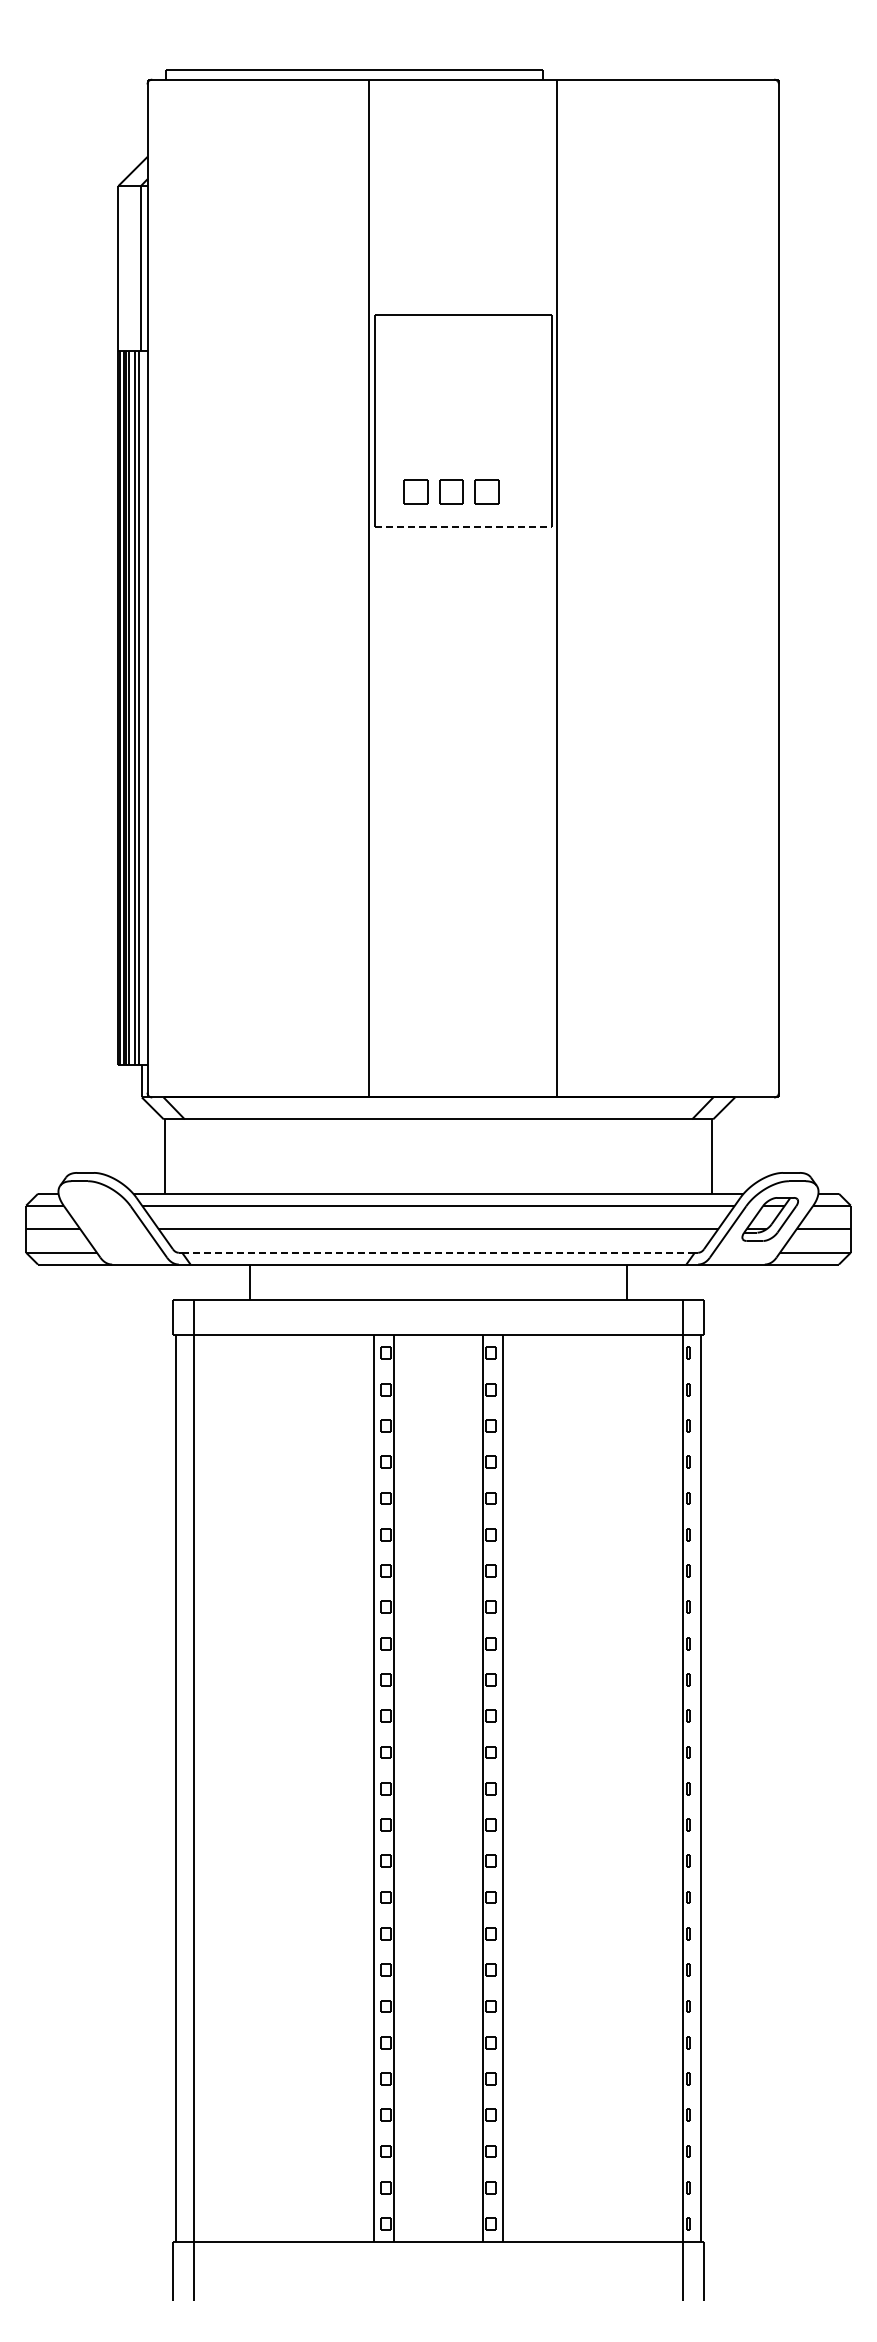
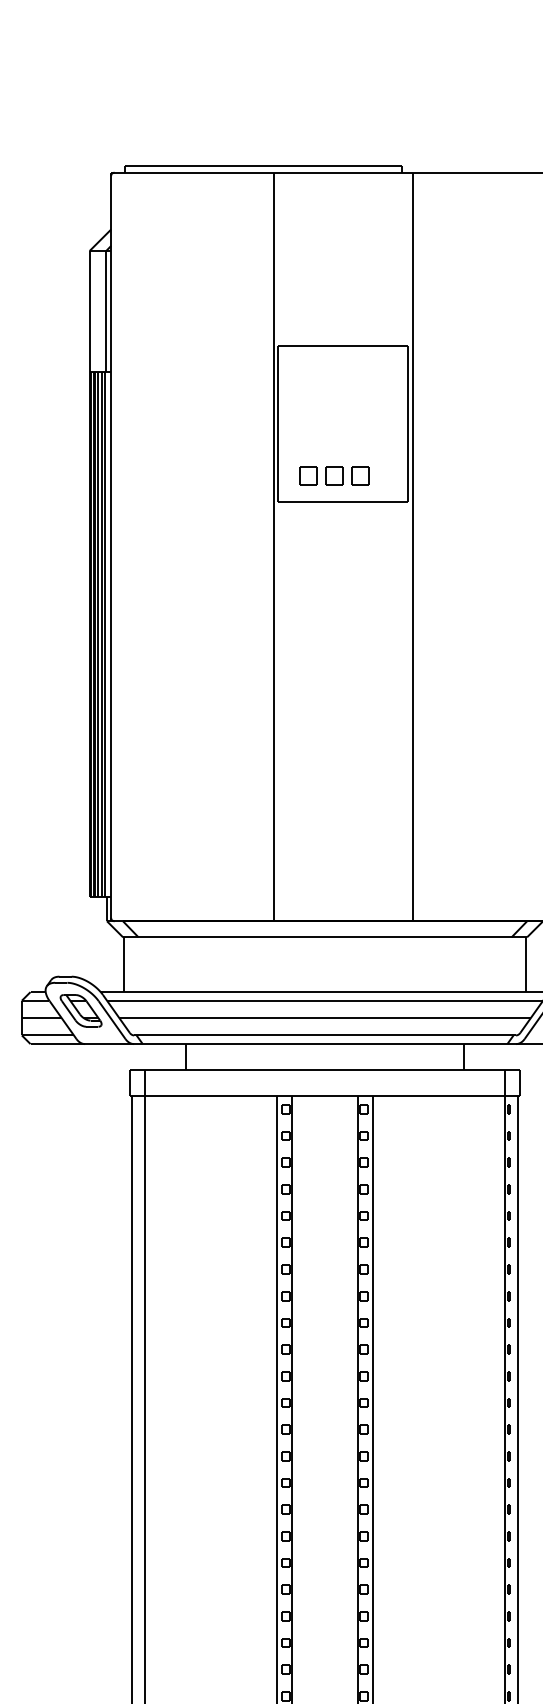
line: (463, 527) -> (343, 502), dashed -> solid
part: (106, 1219) -> (80, 1010), added
line: (438, 1252) -> (325, 1035), dashed -> solid

